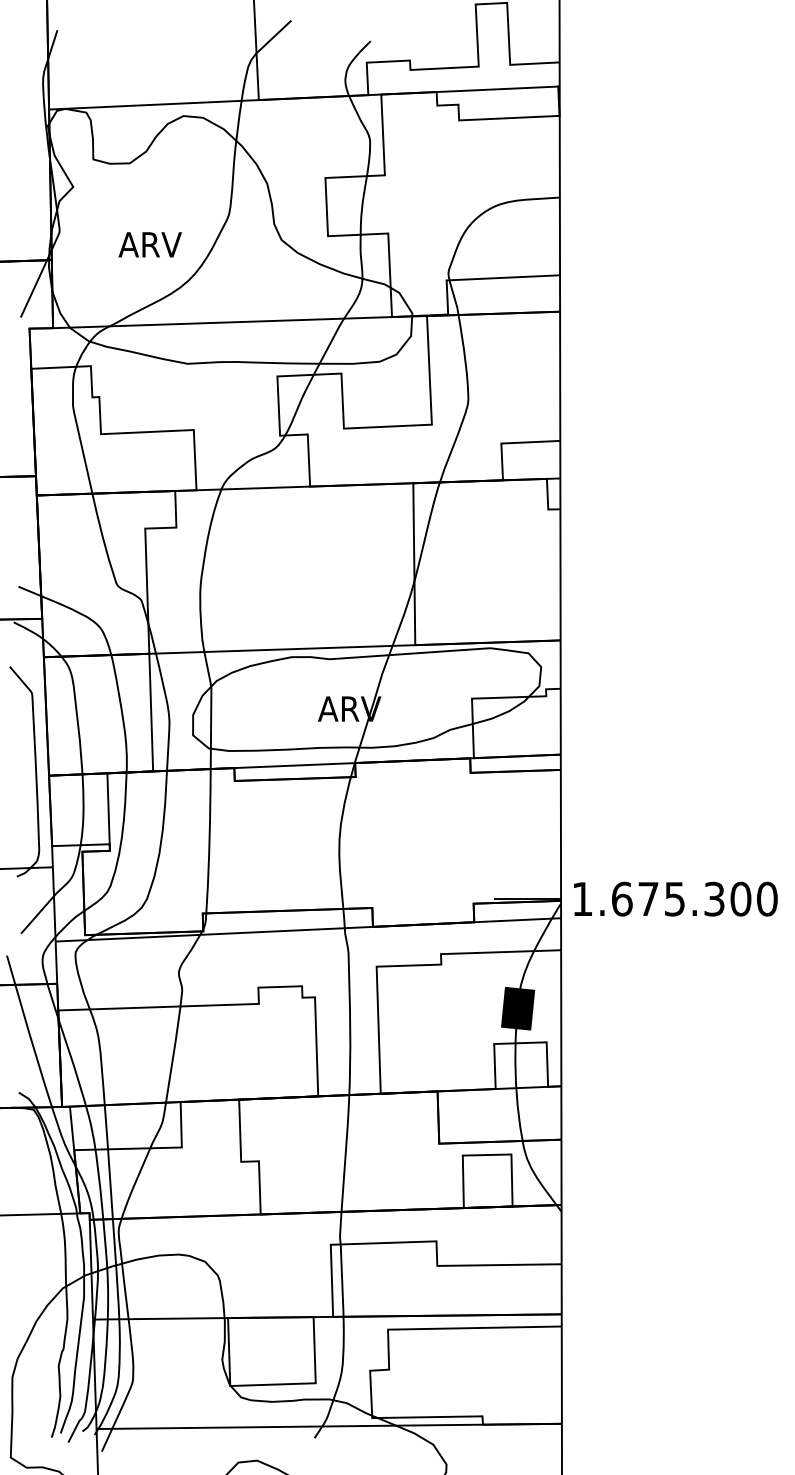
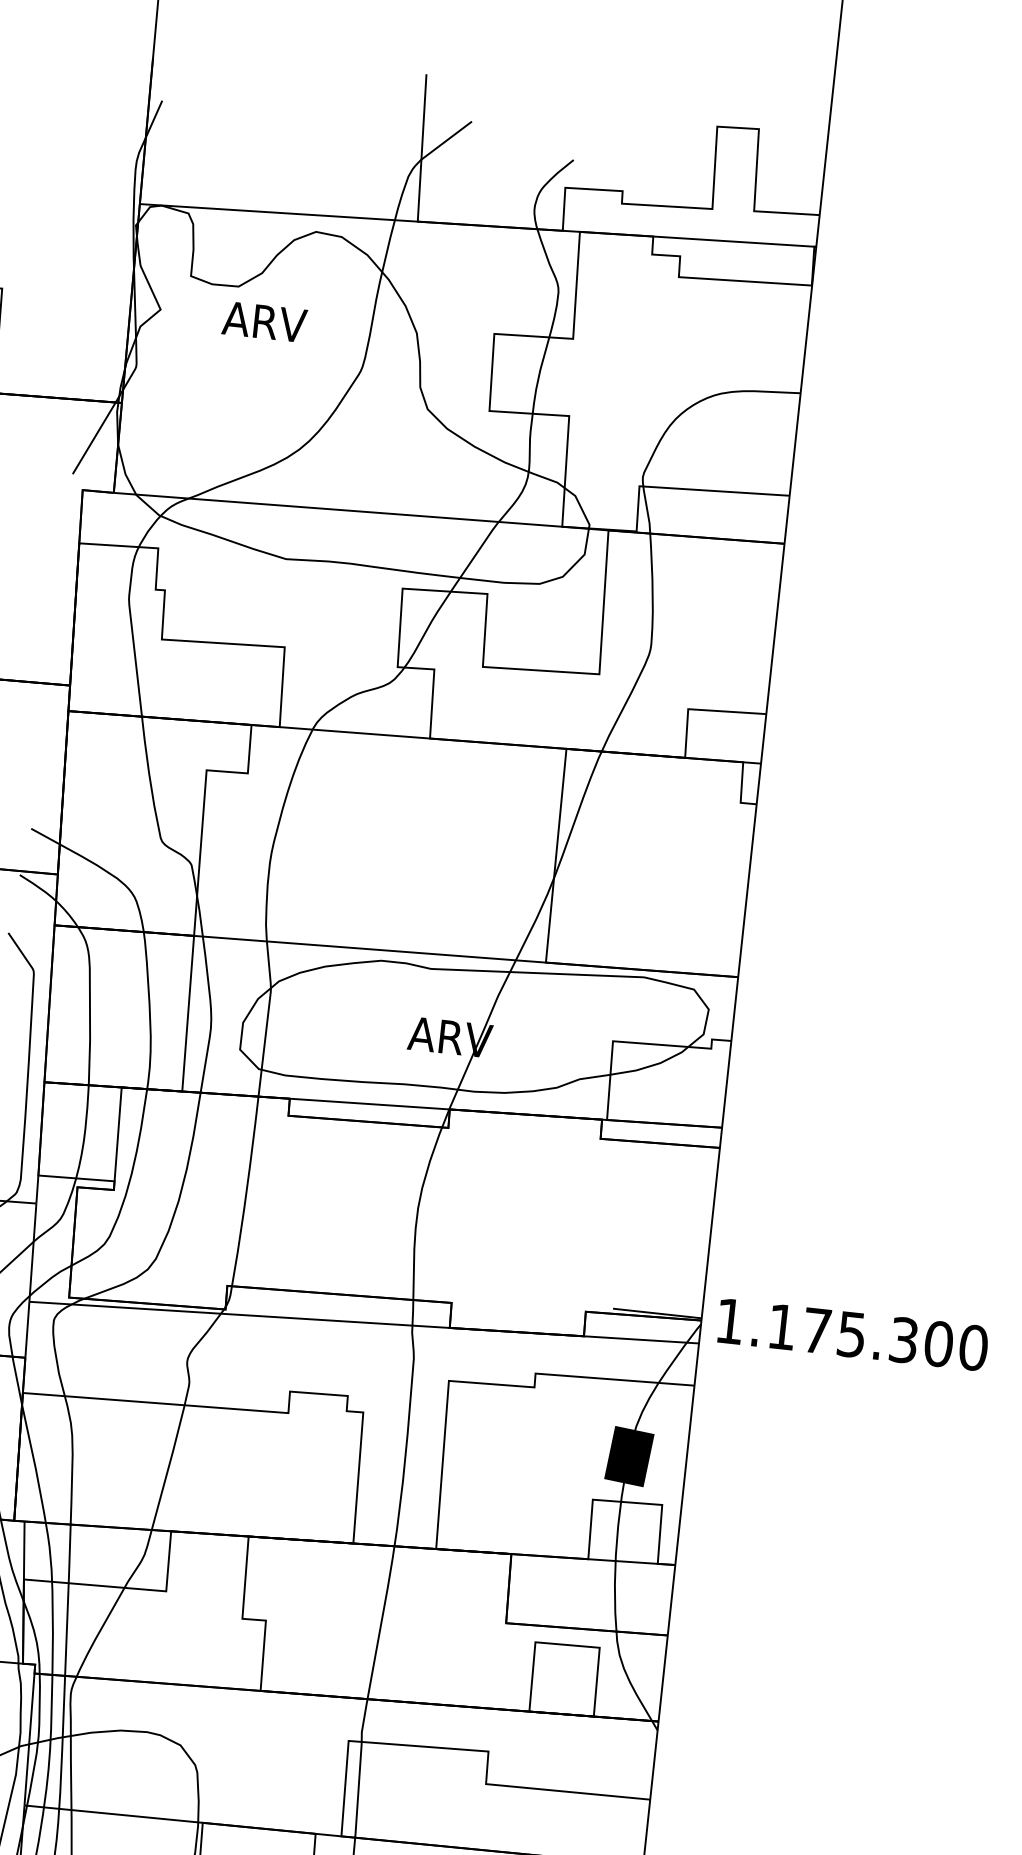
text: (149, 244) -> (263, 321), moved
text: (622, 898) -> (782, 1326), 1.675.300 -> 1.175.300

